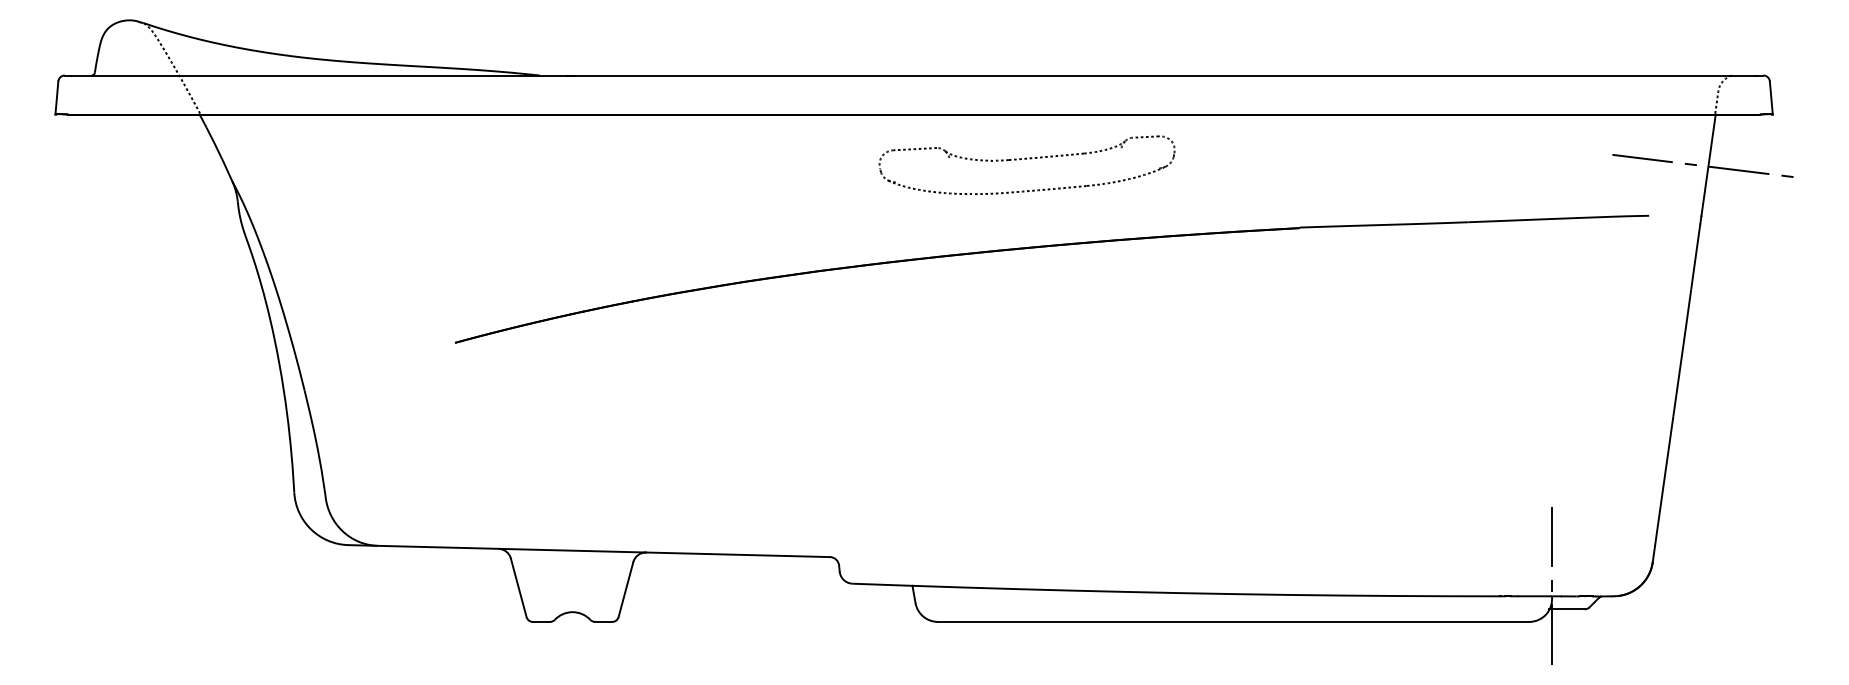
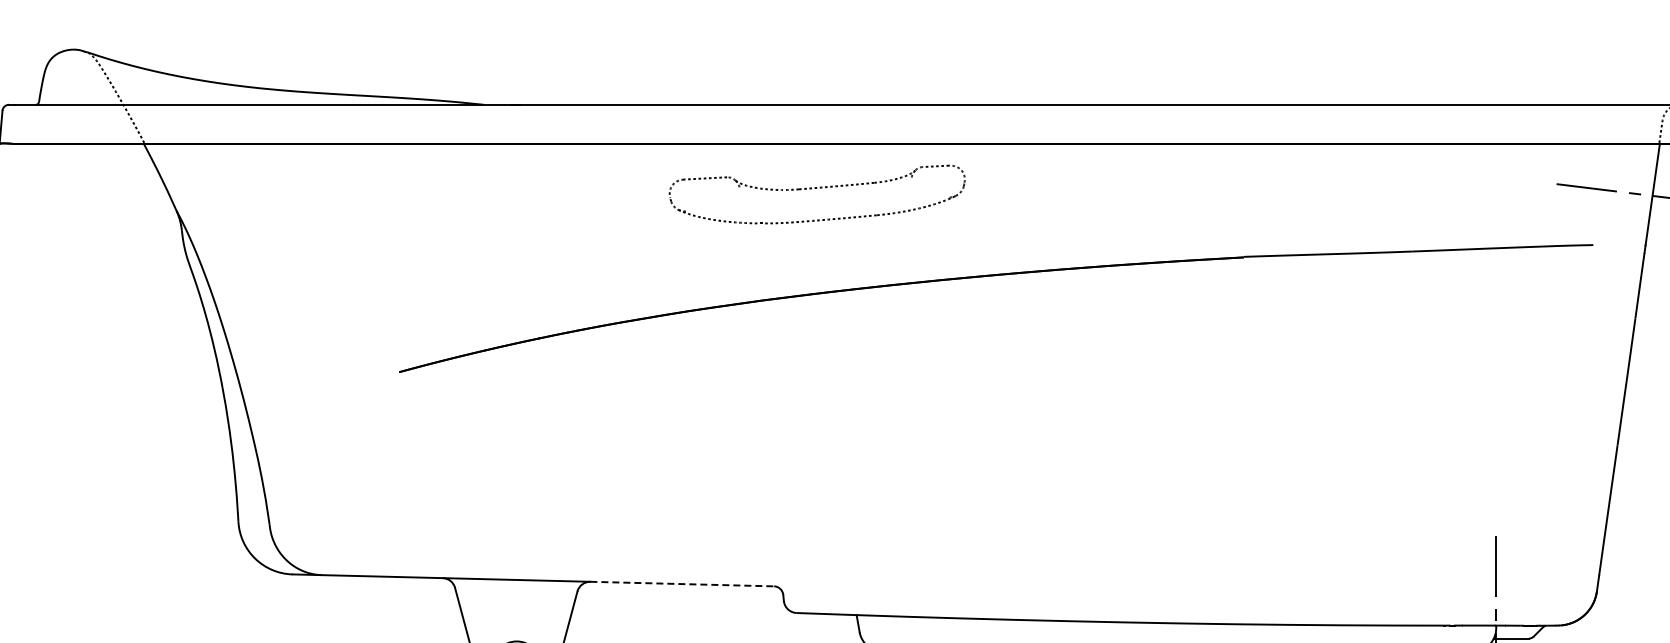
part: (1026, 164) -> (816, 193), moved
line: (738, 554) -> (682, 583), solid -> dashed

